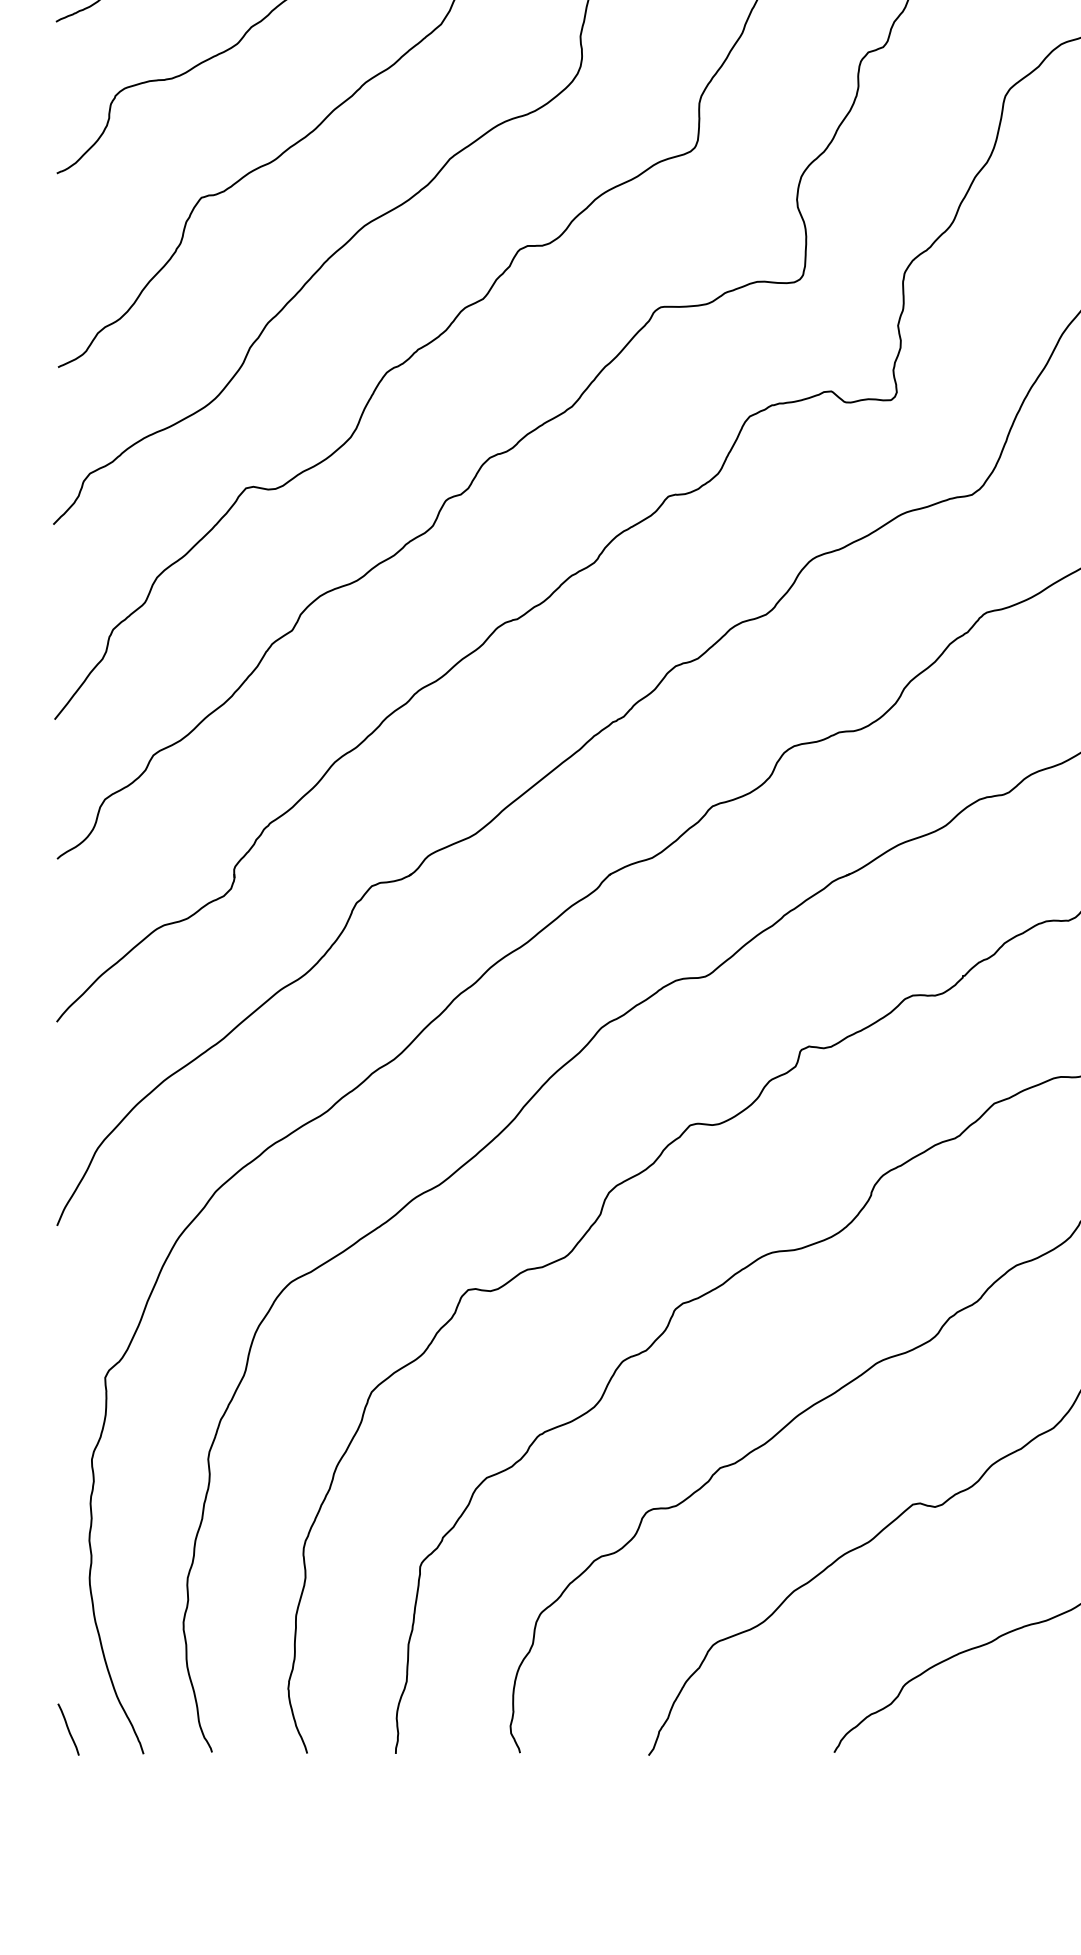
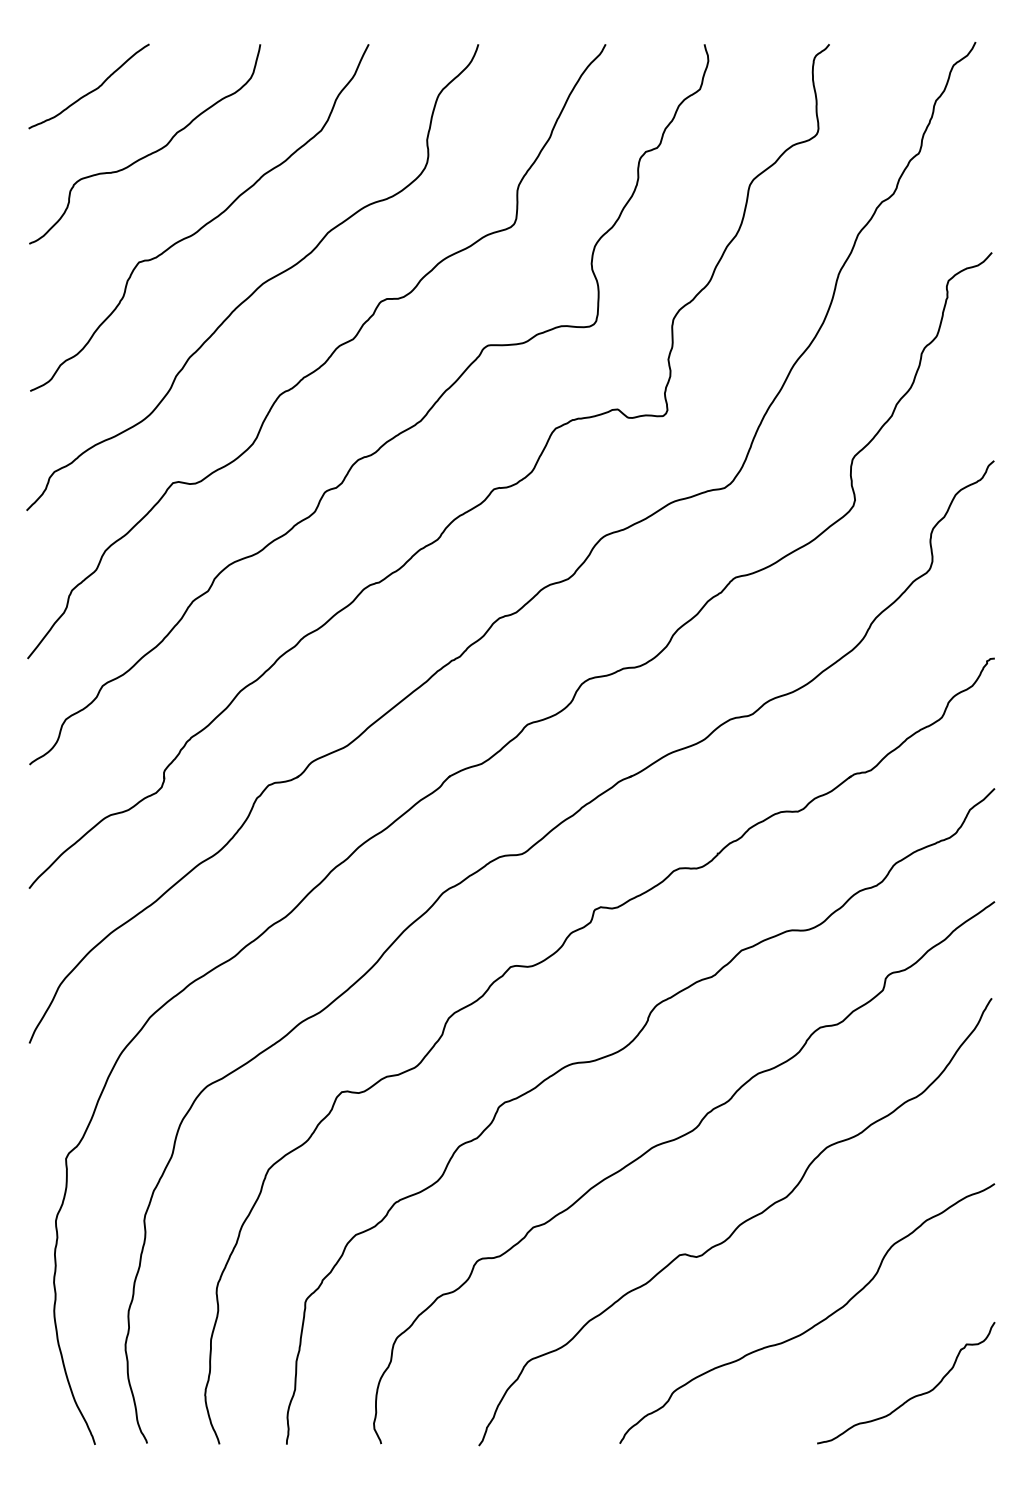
line: (67, 1728) -> (37, 1425), removed

